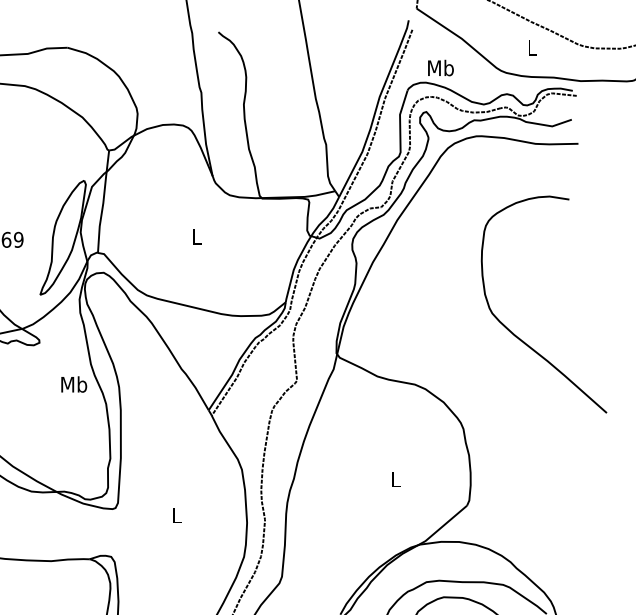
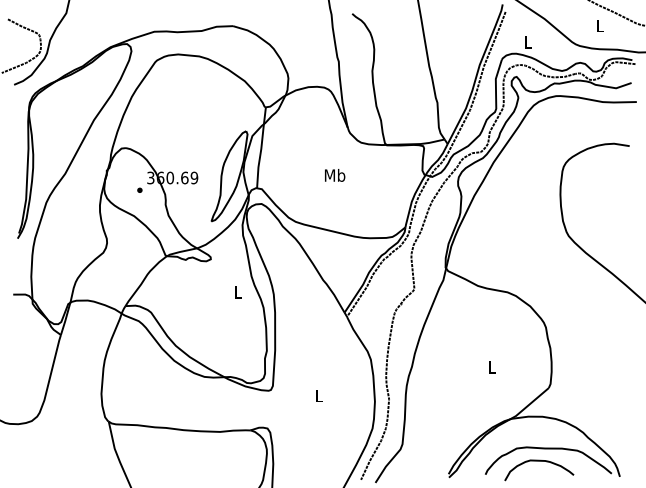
text: (441, 67) -> (528, 41), Mb -> L
text: (197, 236) -> (335, 175), L -> Mb
text: (74, 383) -> (238, 291), Mb -> L

